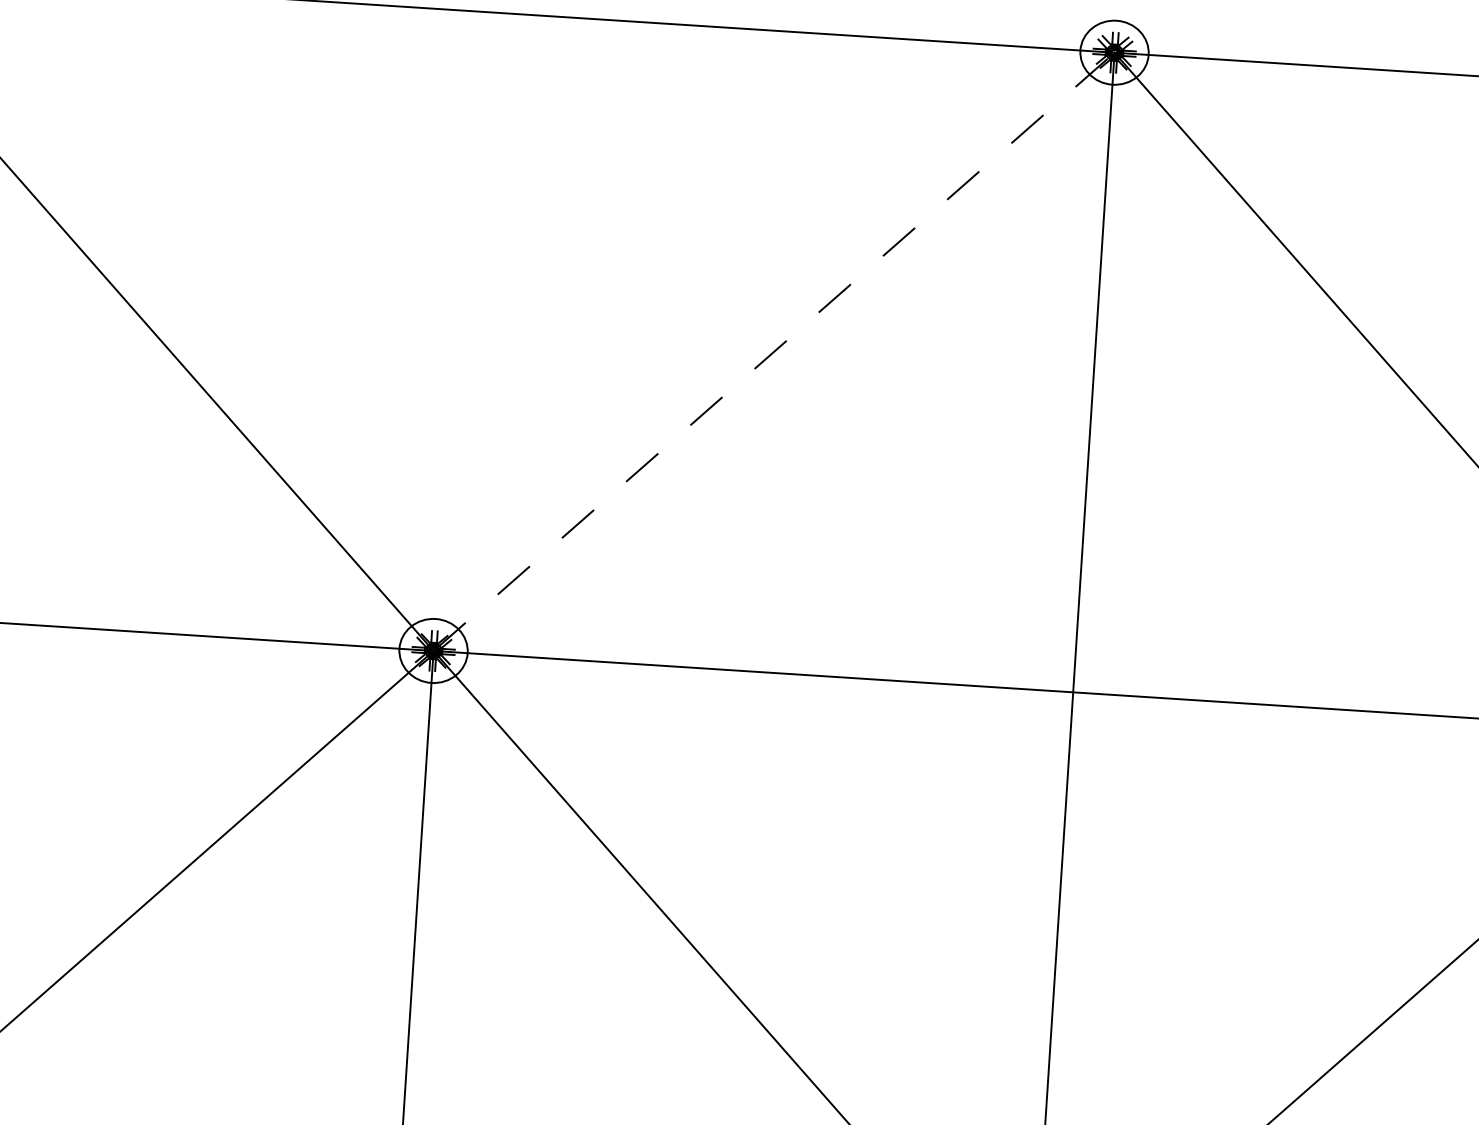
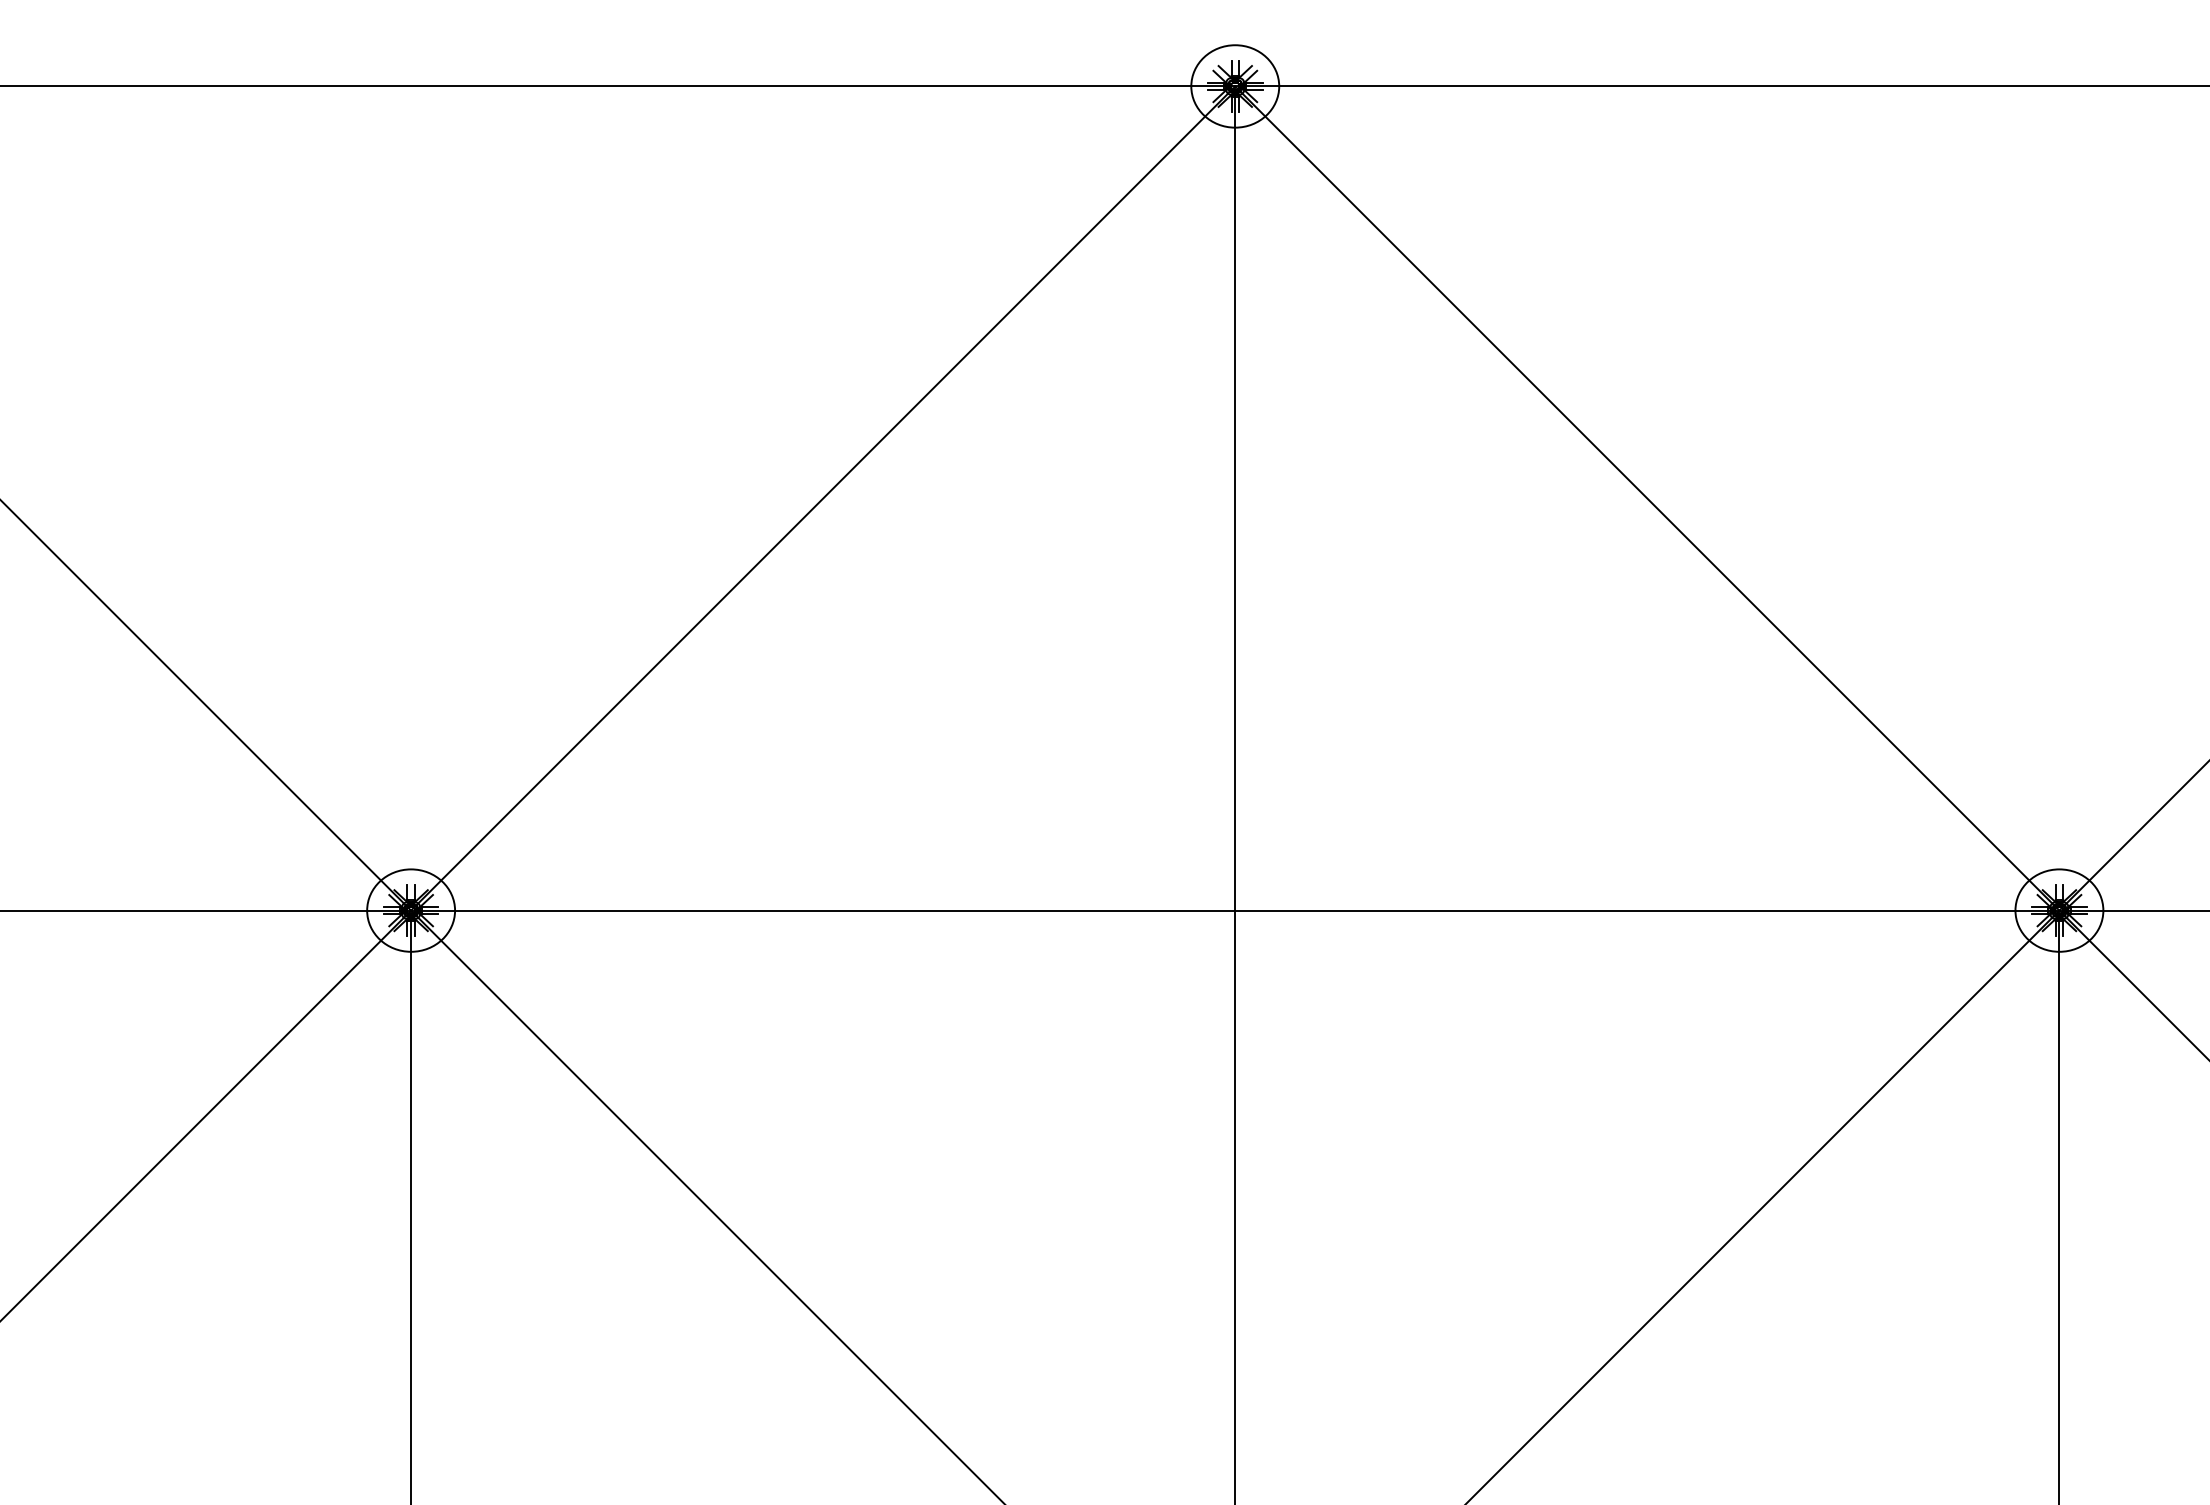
line: (774, 351) -> (823, 498), dashed -> solid

